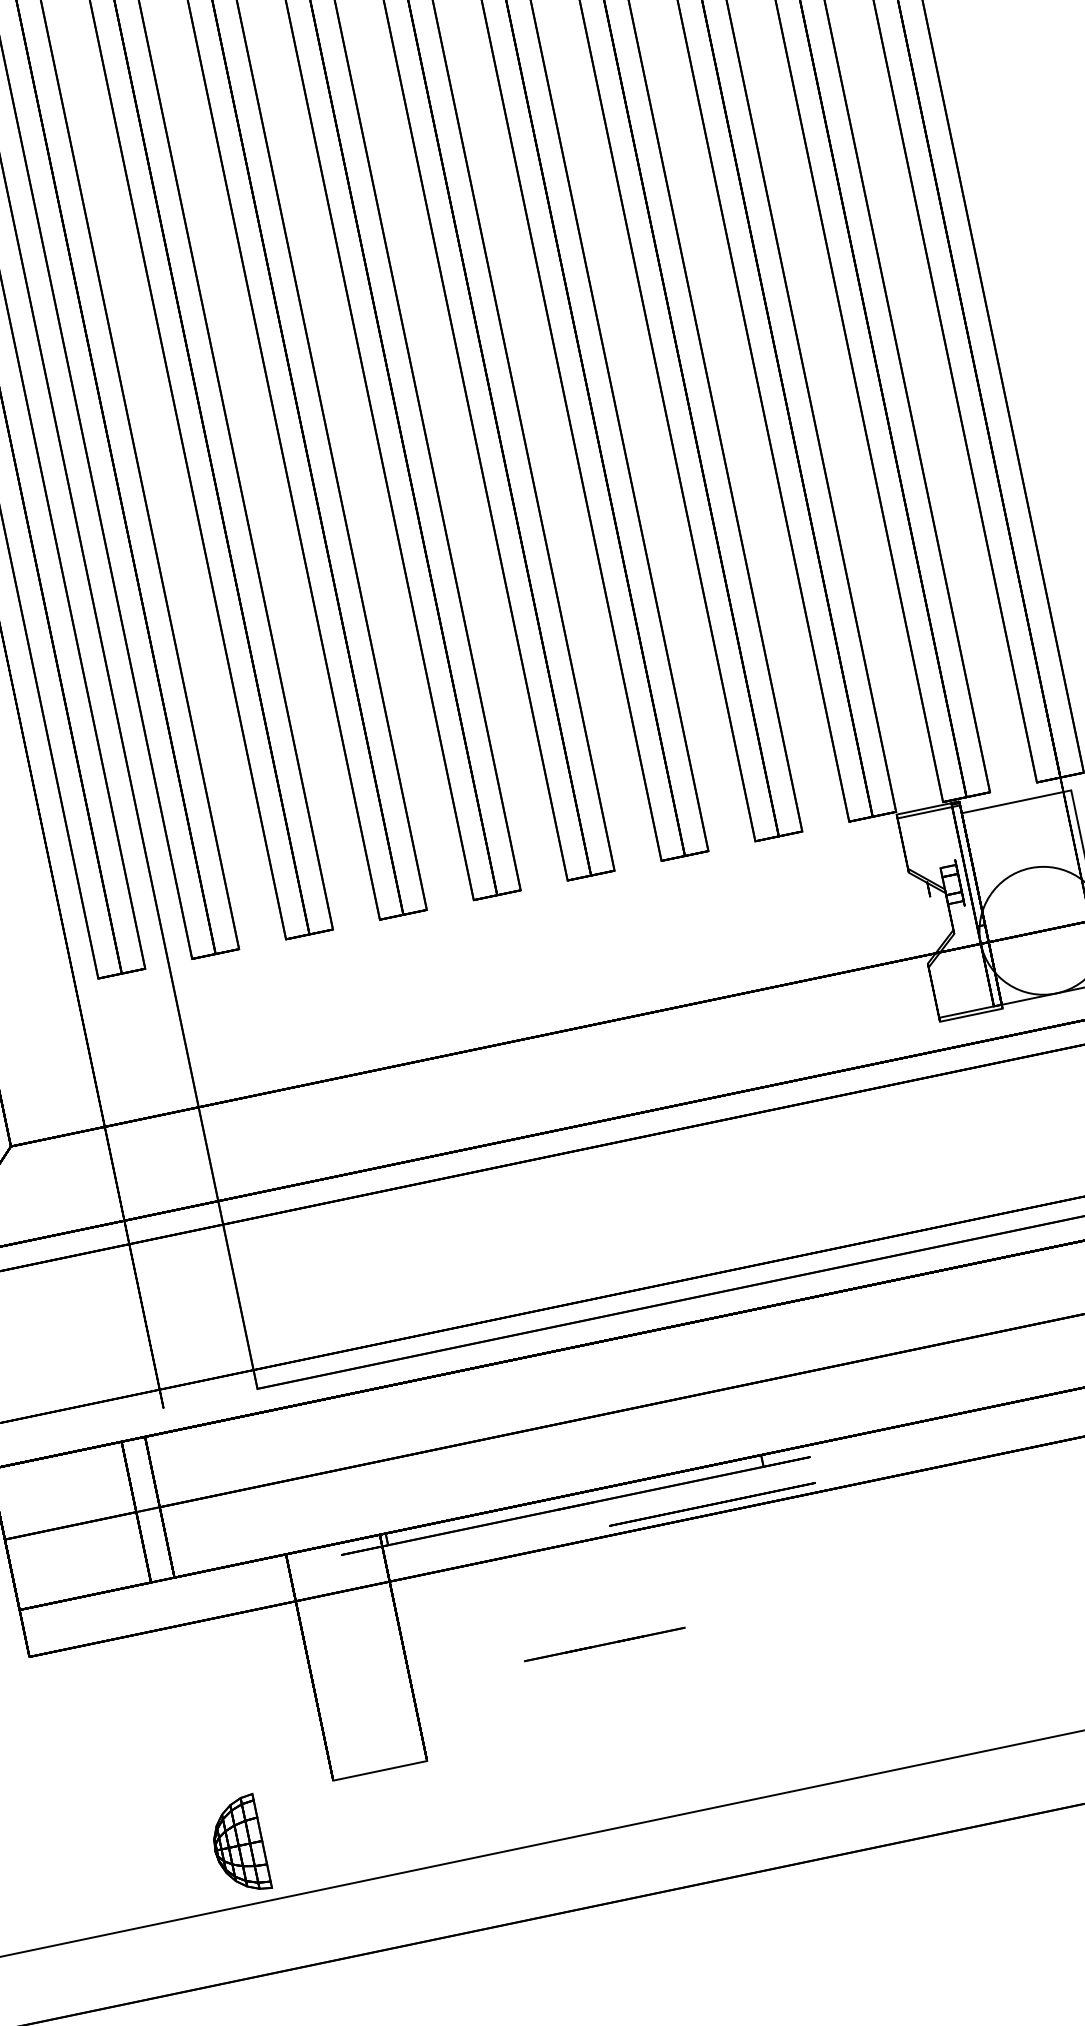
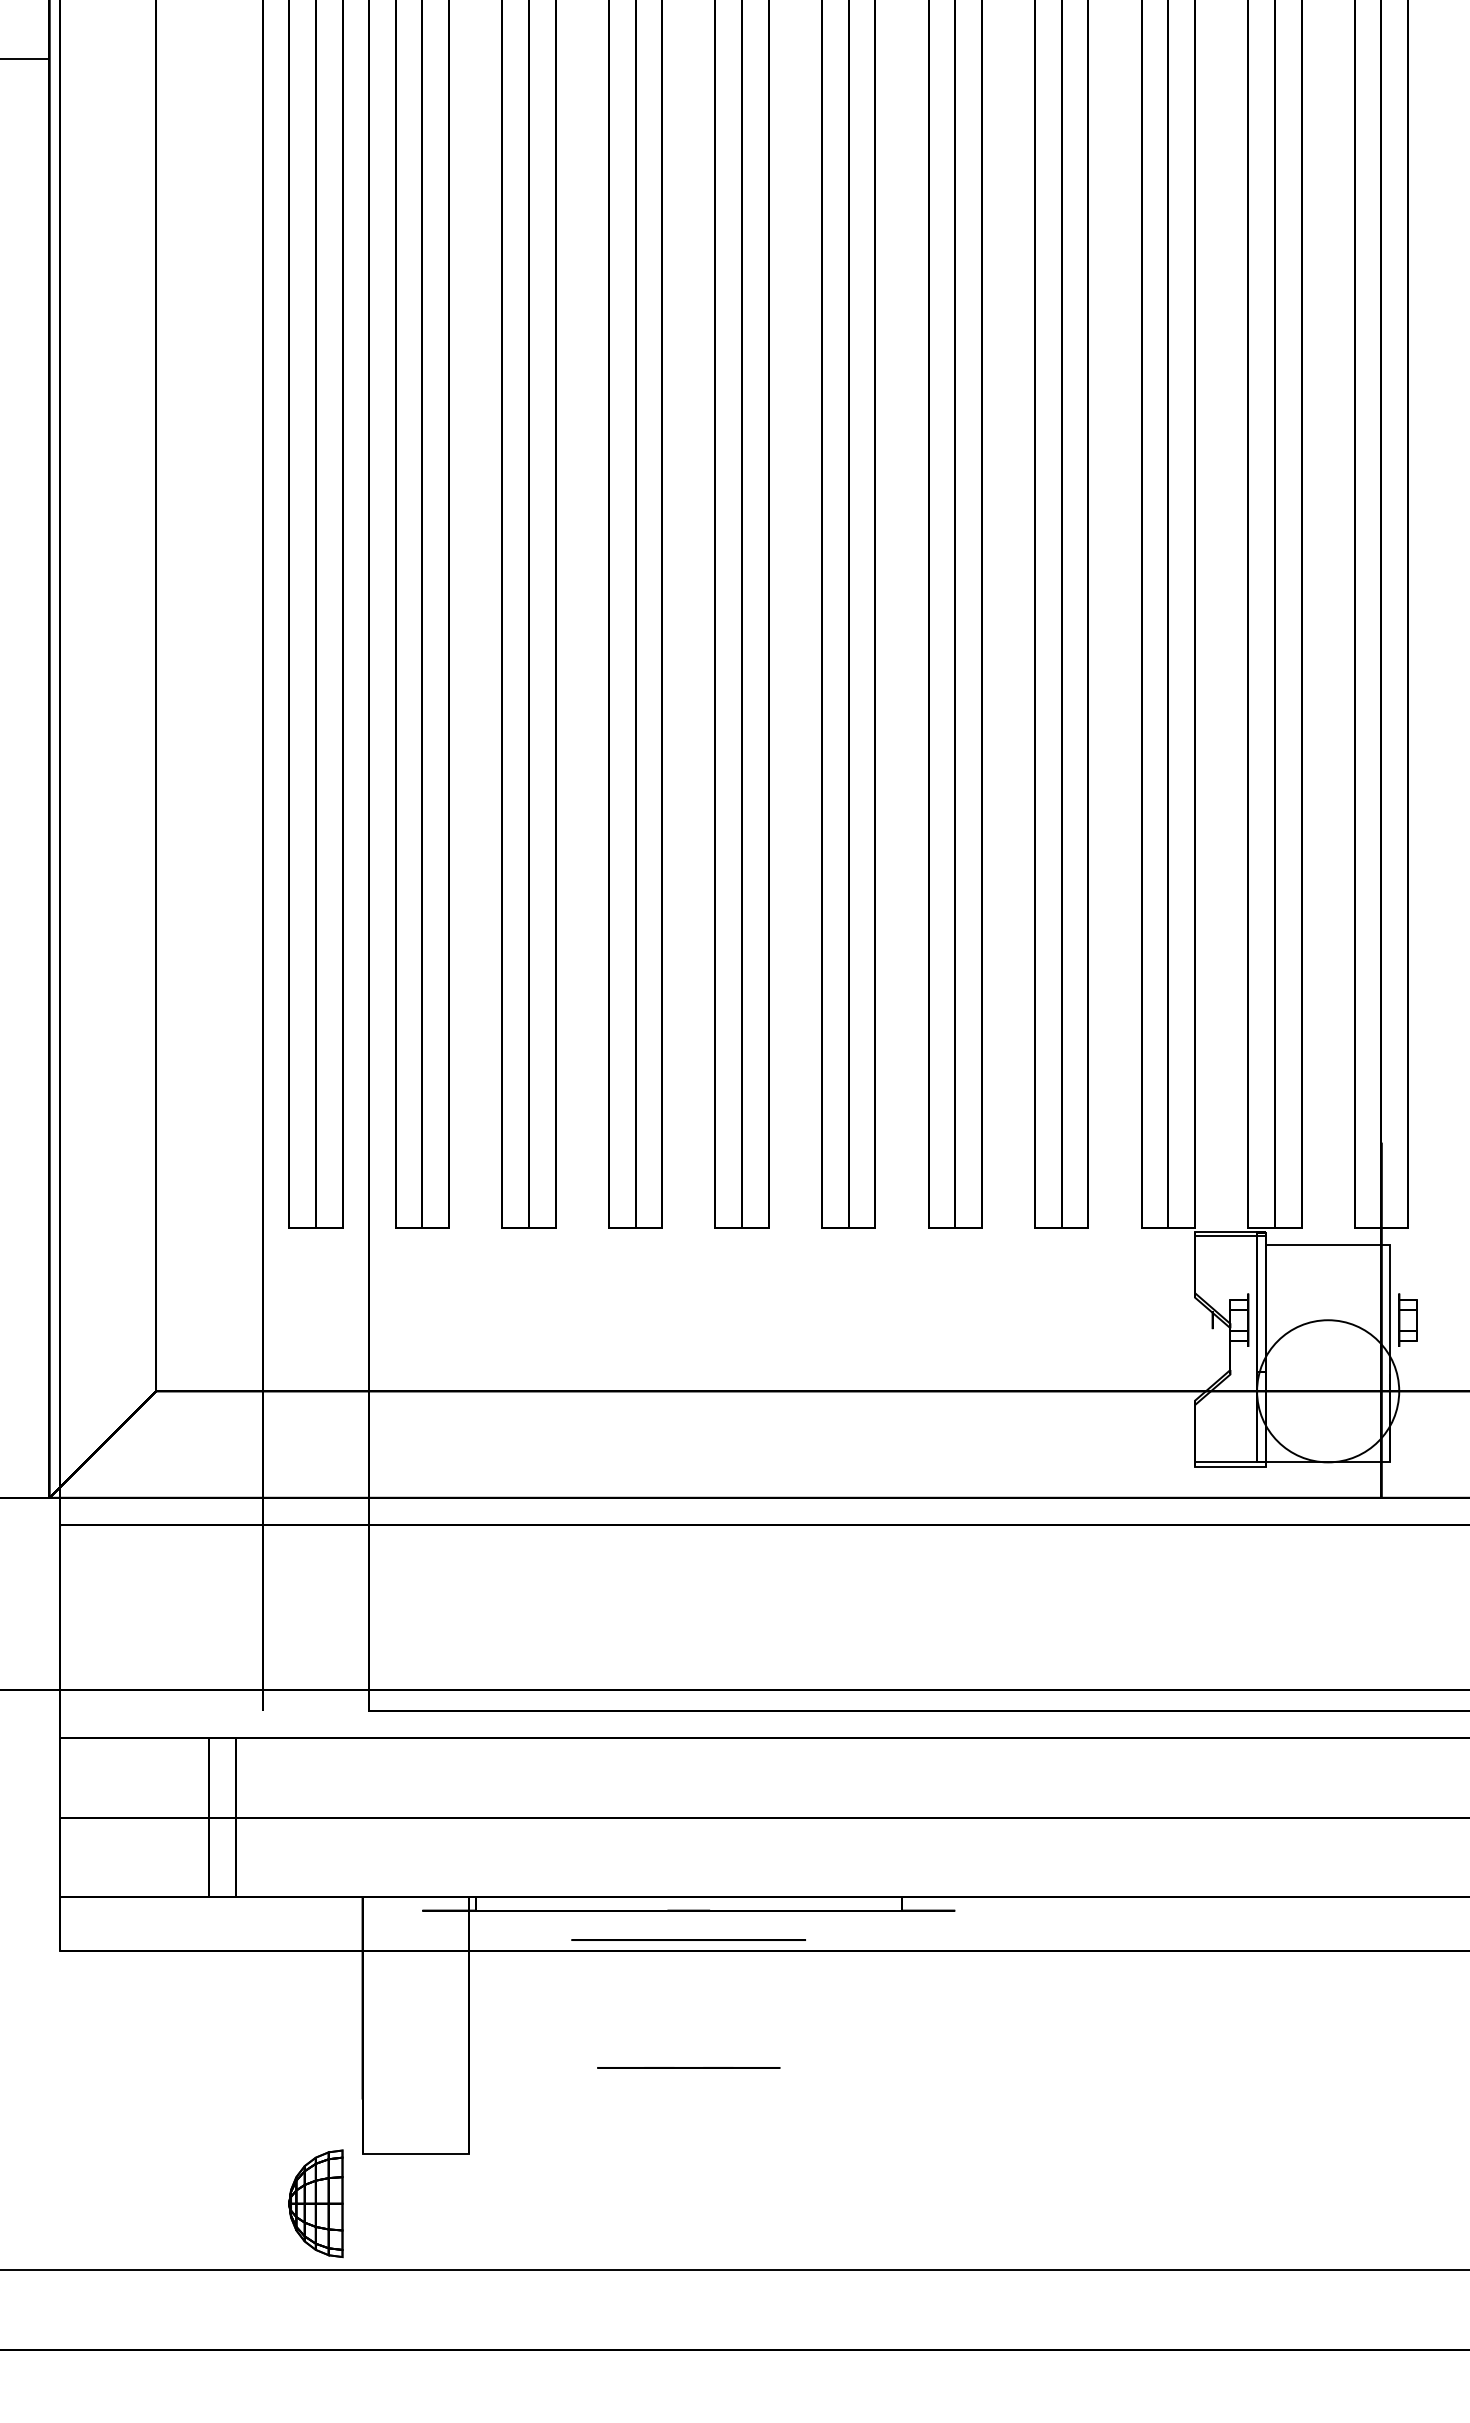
circle: (712, 1503) -> (688, 1939), moved
part: (238, 1845) -> (315, 2203), moved

